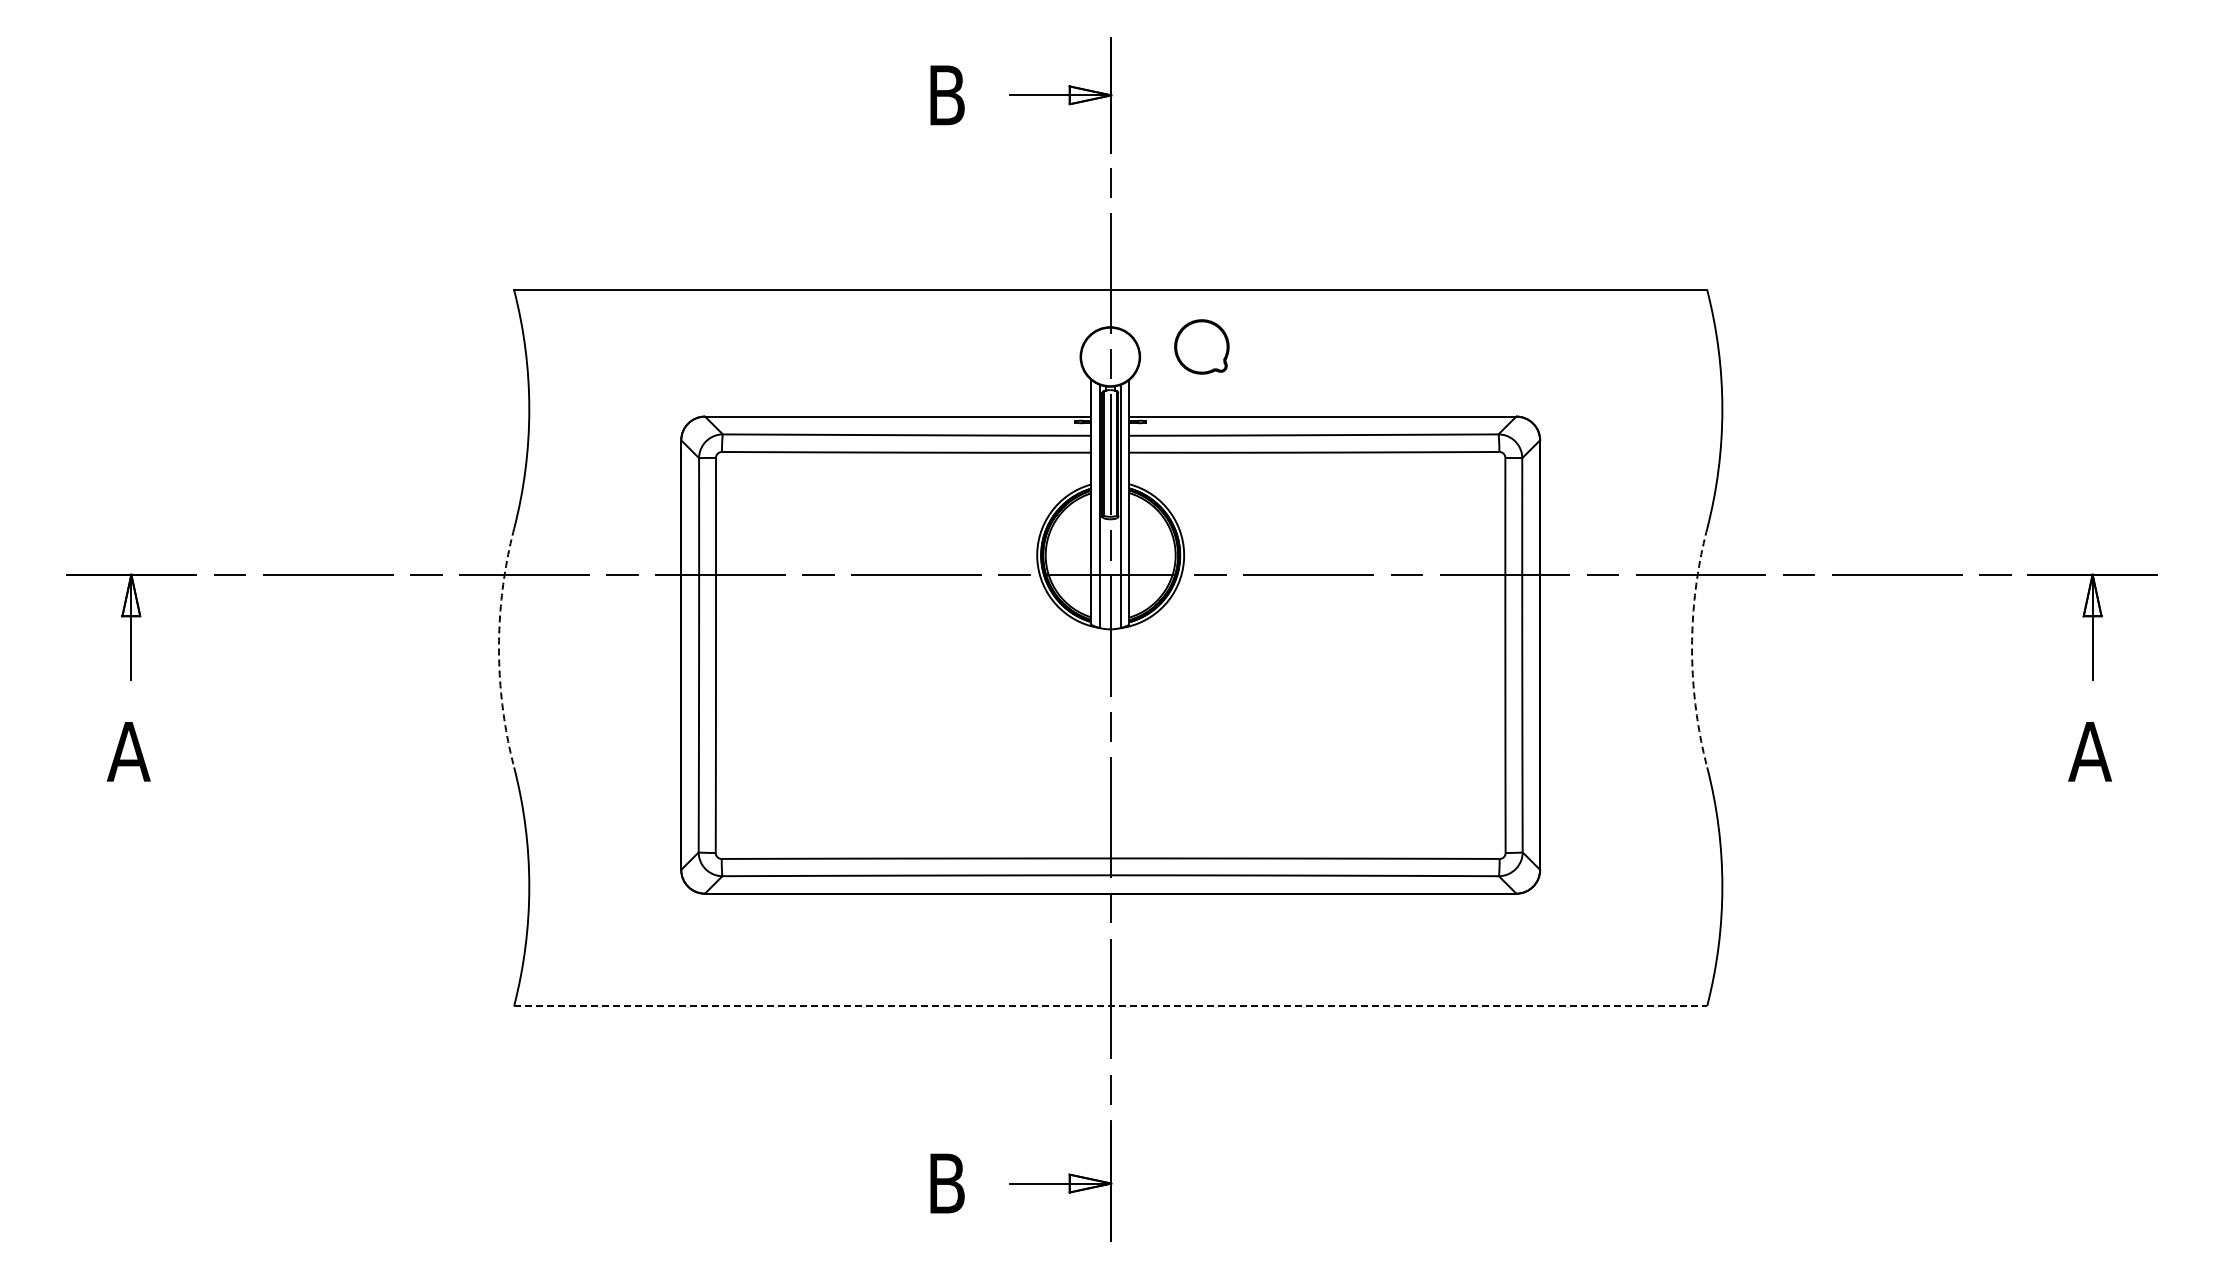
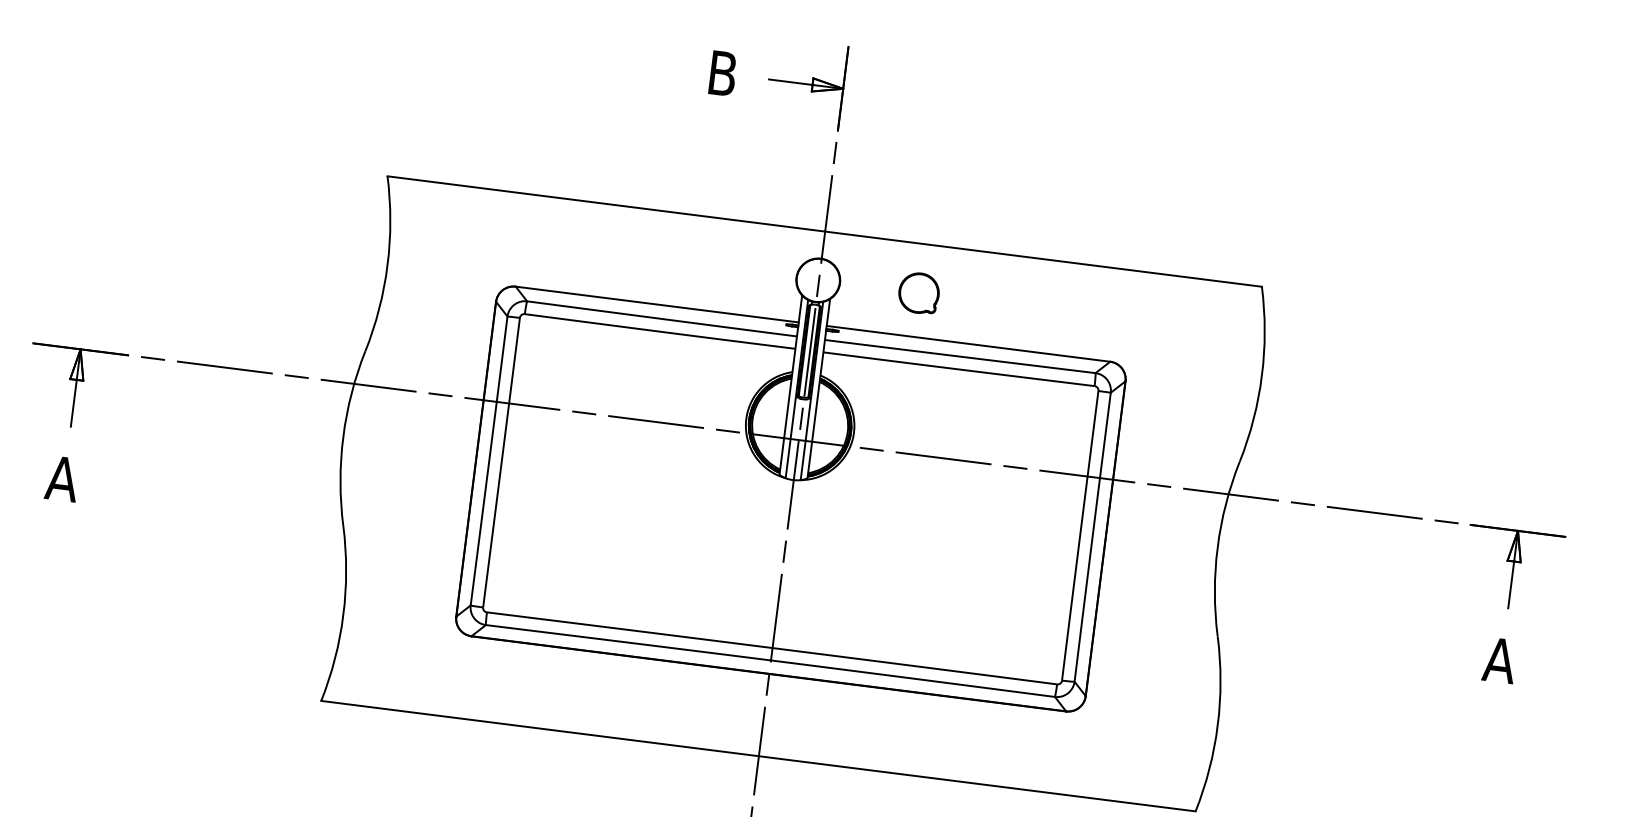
part: (1201, 346) -> (918, 292), moved
arc: (499, 648) -> (343, 437), dashed -> solid
arc: (1692, 648) -> (1217, 548), dashed -> solid
line: (1110, 1006) -> (758, 756), dashed -> solid

